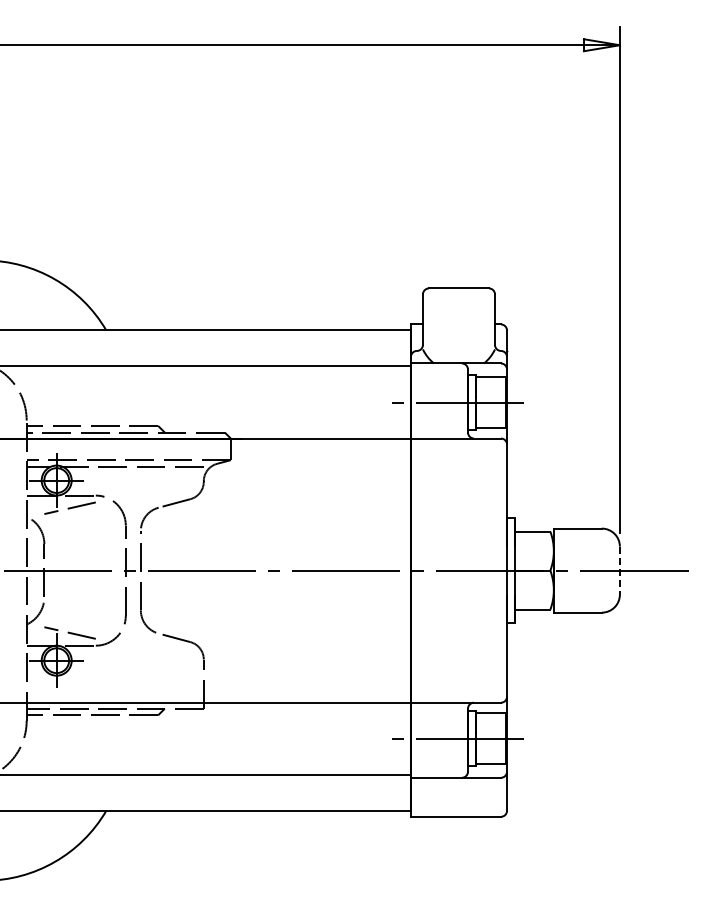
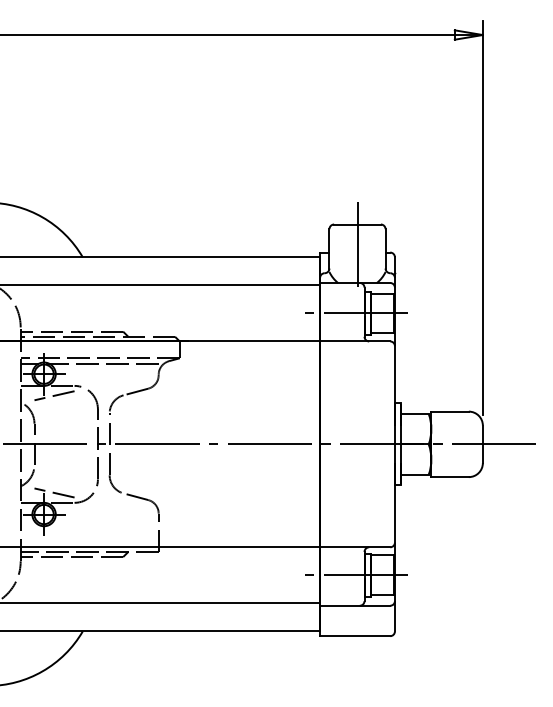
line: (458, 317) -> (357, 247), added
line: (619, 571) -> (482, 445), dashed -> solid

